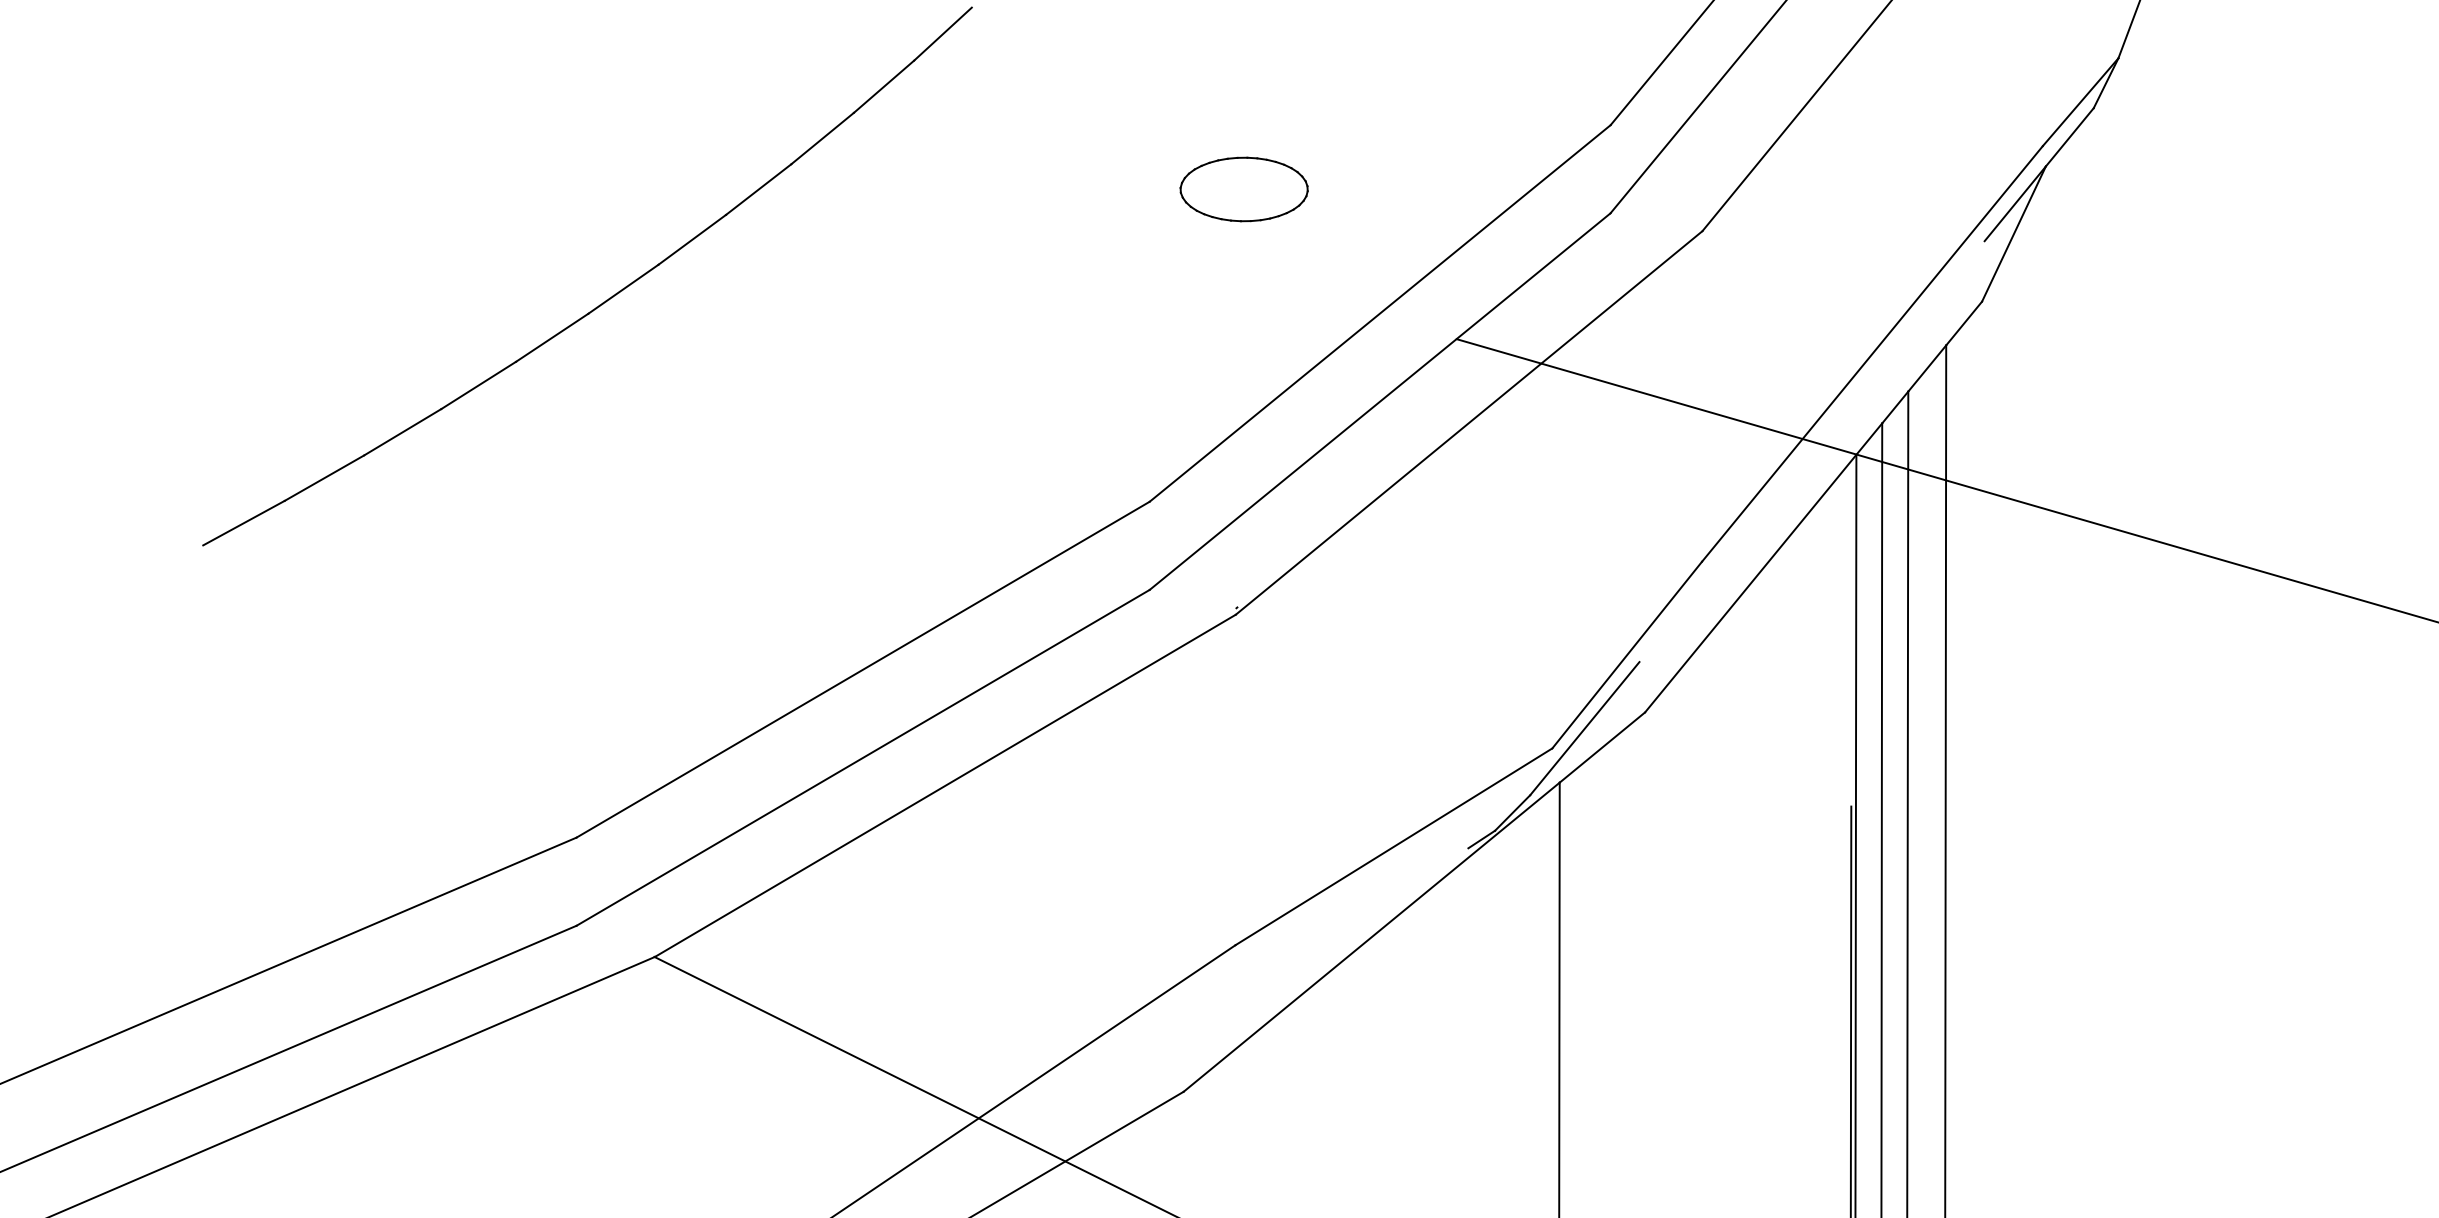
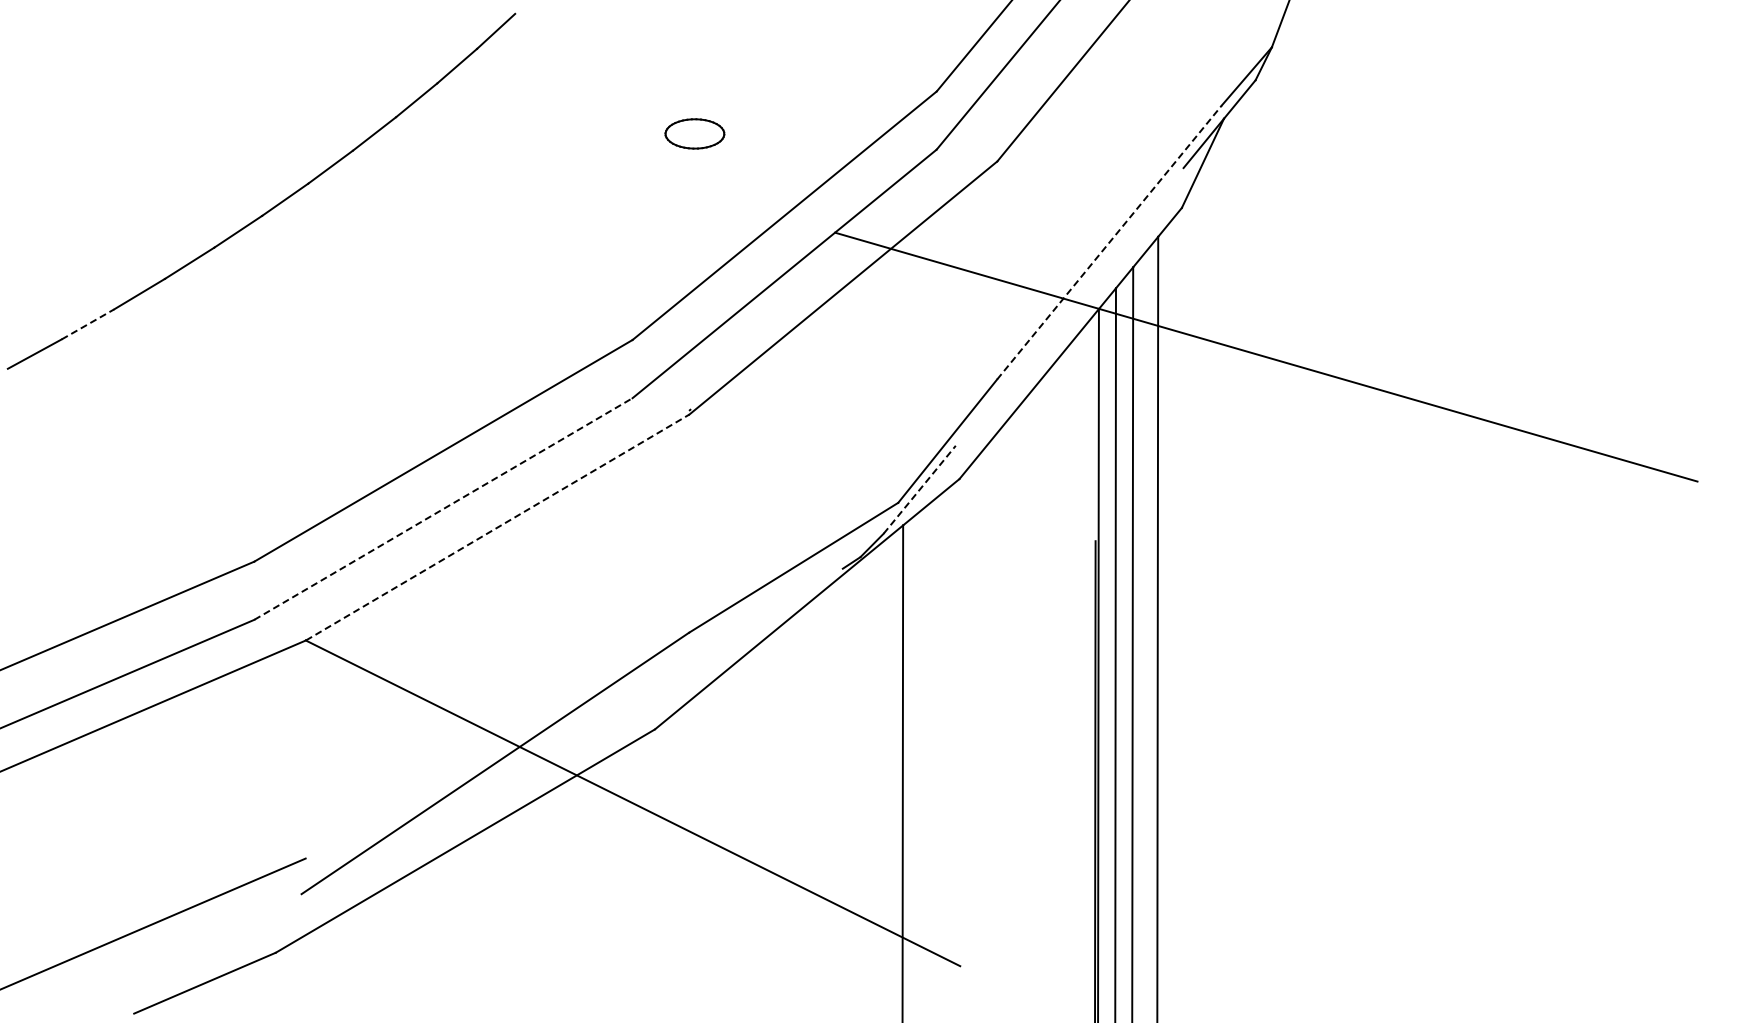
part: (1243, 188) -> (694, 133), size x0.7
line: (1872, 353) -> (1109, 242), solid -> dashed
line: (325, 478) -> (88, 324), solid -> dashed
line: (1584, 728) -> (919, 489), solid -> dashed
line: (863, 757) -> (443, 508), solid -> dashed
line: (946, 785) -> (498, 527), solid -> dashed

